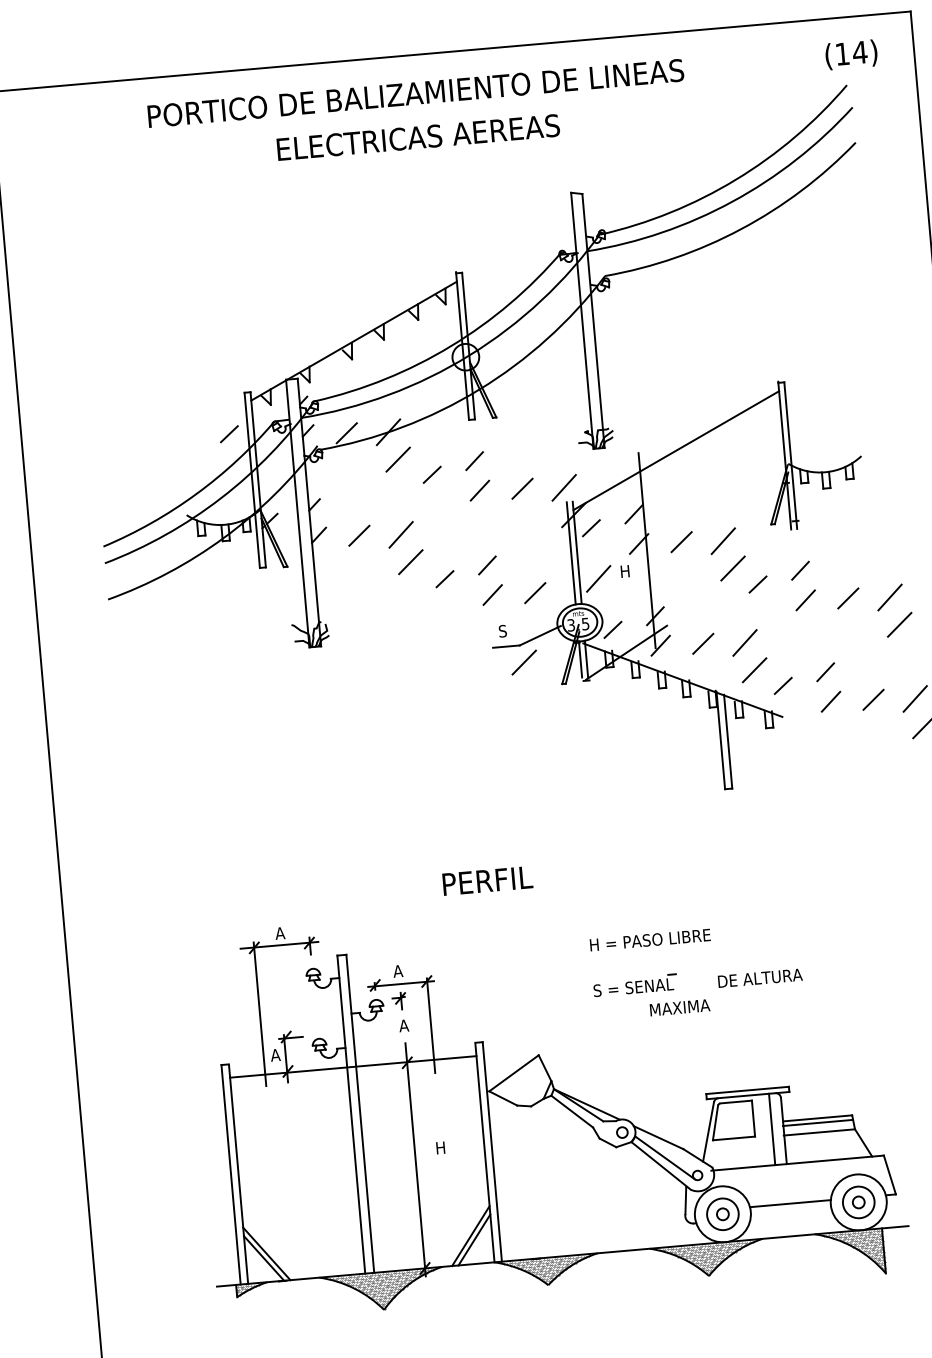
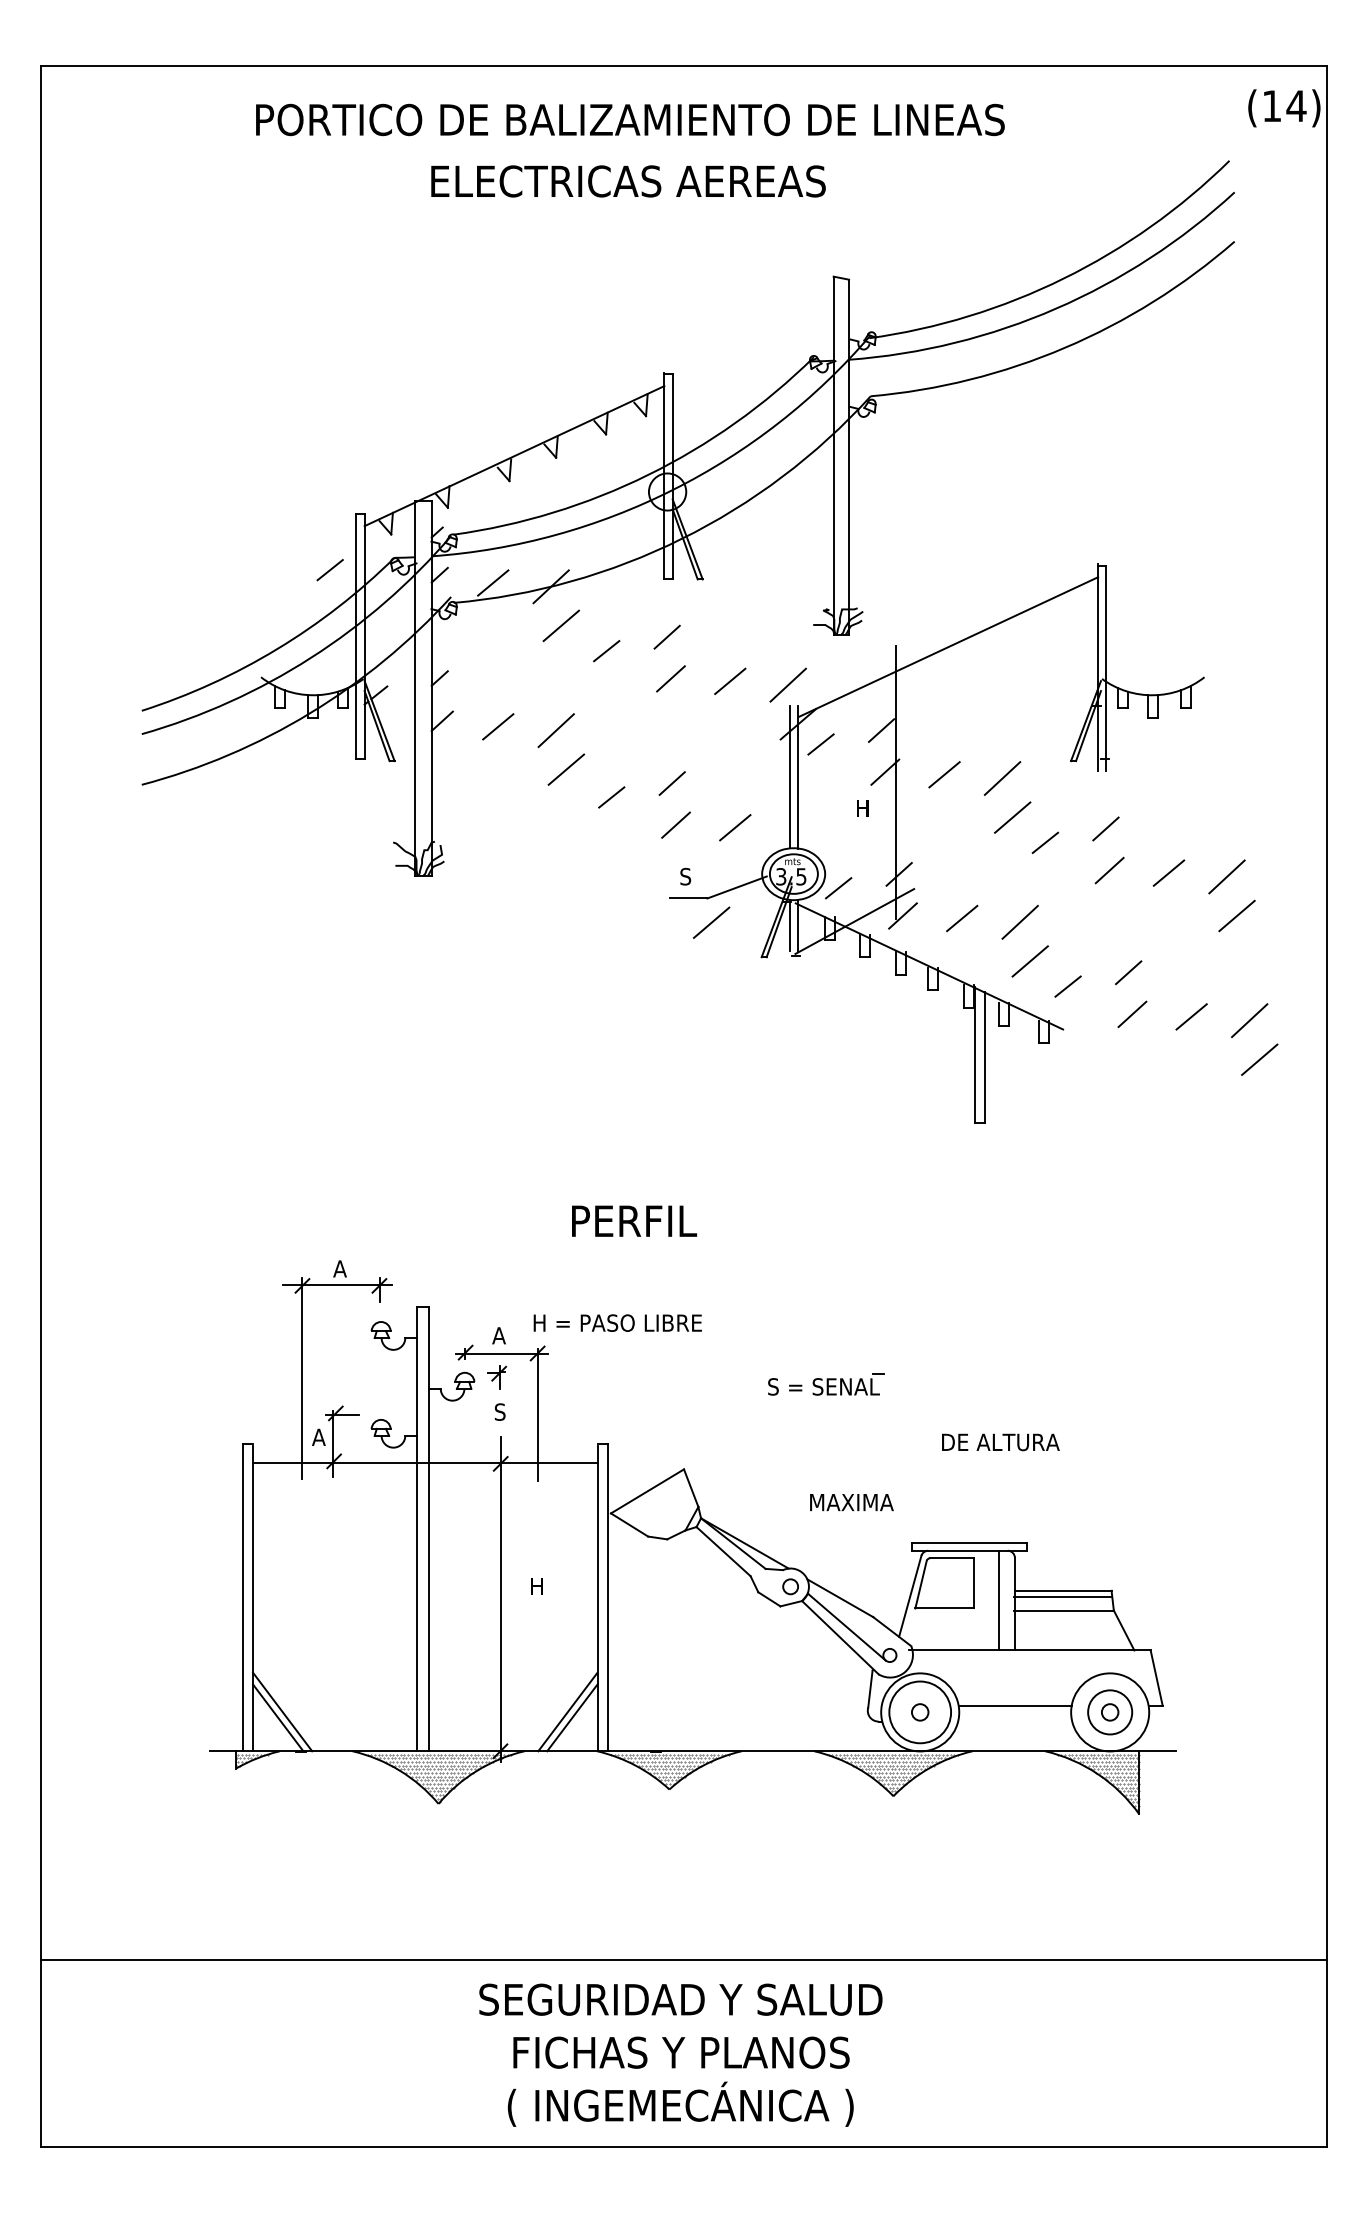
text: (851, 54) -> (1284, 108), moved
line: (598, 578) -> (824, 815), removed
text: (650, 939) -> (617, 1322), moved
text: (760, 978) -> (1000, 1442), moved
text: (679, 1007) -> (851, 1502), moved
text: (403, 1025) -> (500, 1411), A -> S
circle: (723, 1214) -> (920, 1712), size x1.4

